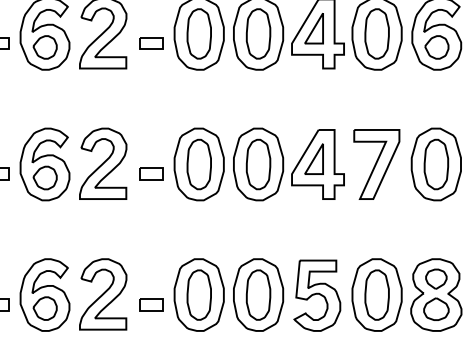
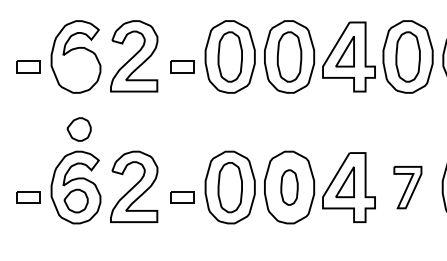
part: (44, 47) -> (78, 129), moved
part: (258, 164) -> (289, 187), size x0.7
part: (376, 164) -> (407, 187), size x0.6

